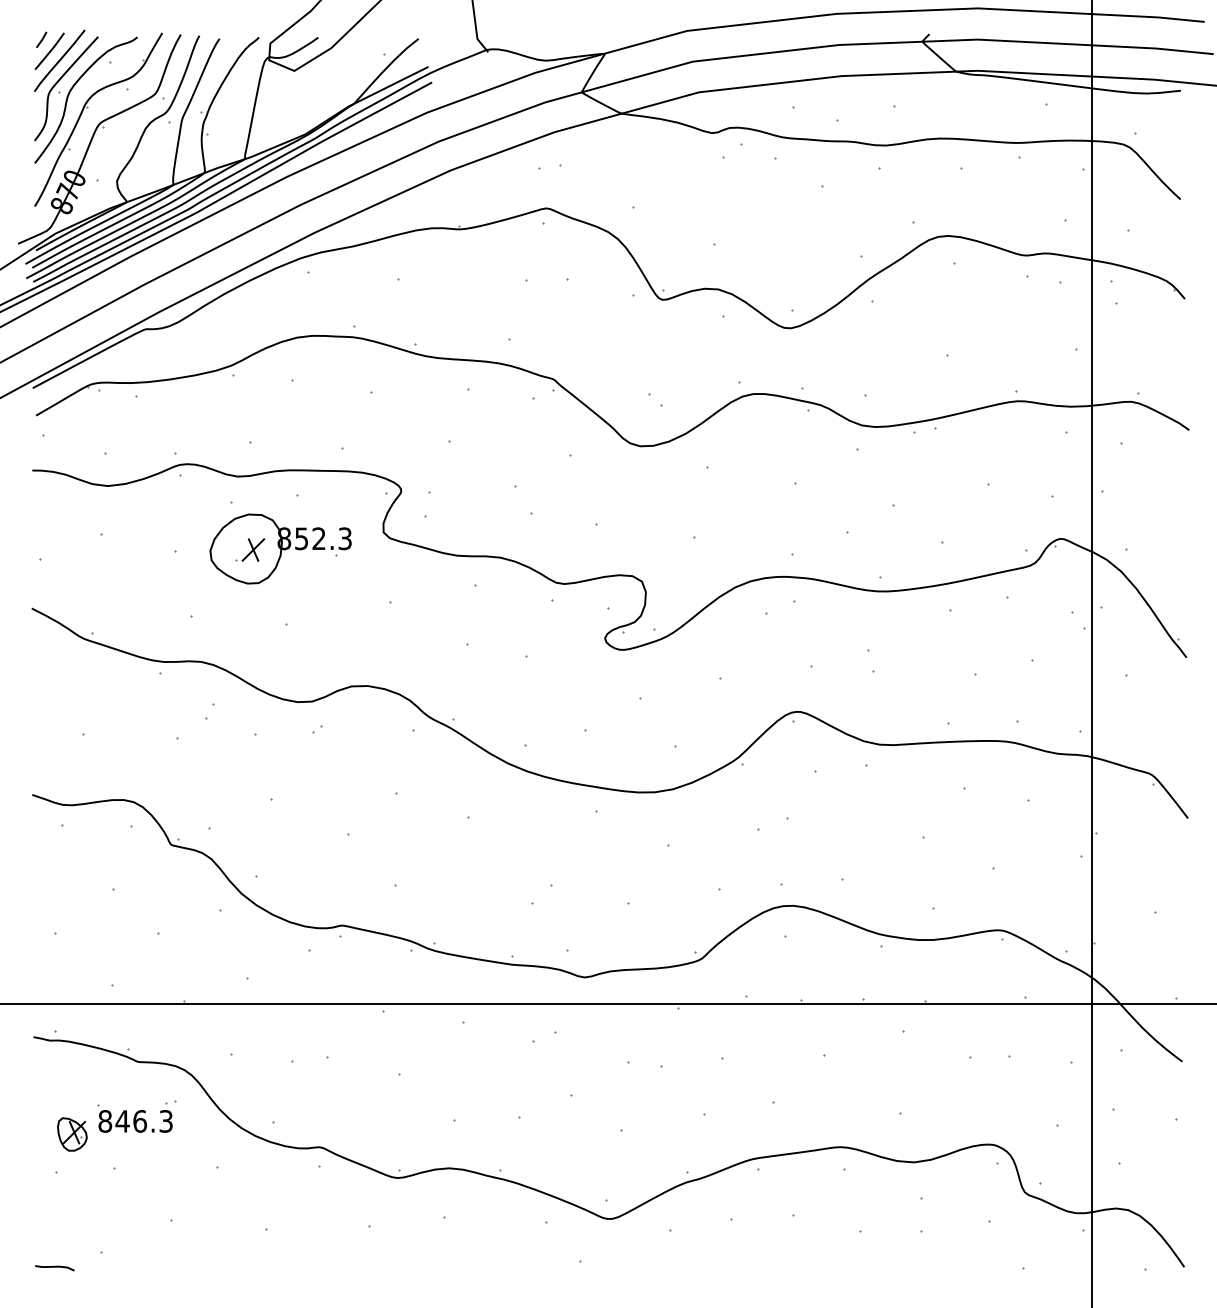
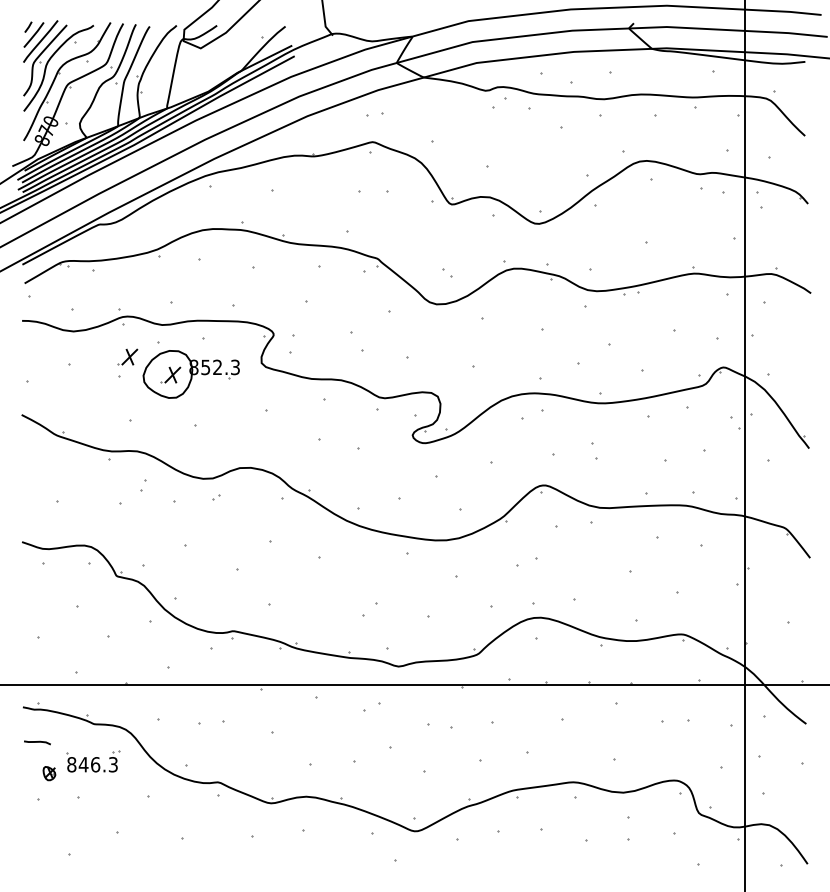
part: (186, 522) -> (127, 356), added
part: (72, 1134) -> (49, 773), size x0.6
curve: (54, 1267) -> (37, 742), moved

